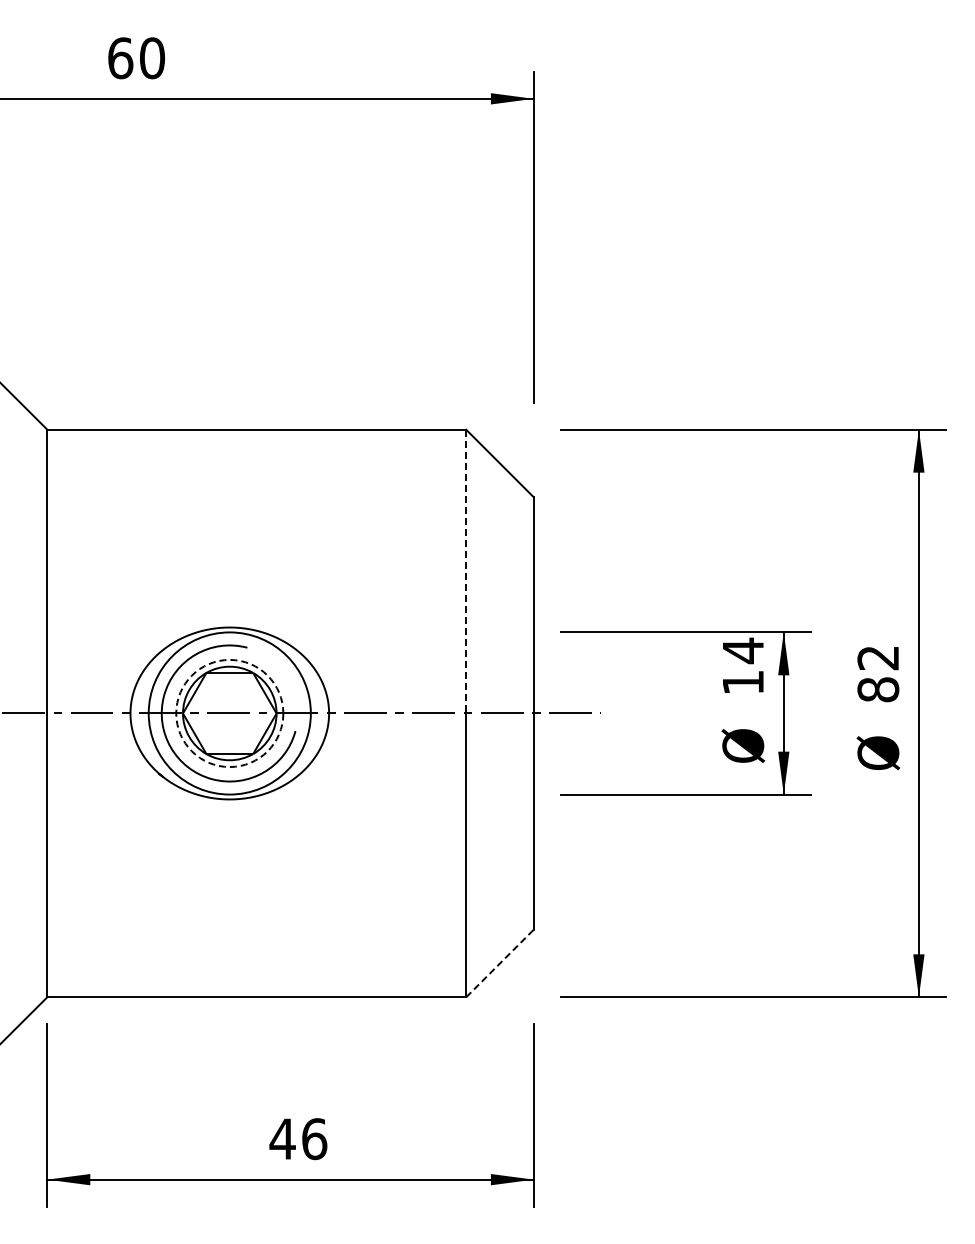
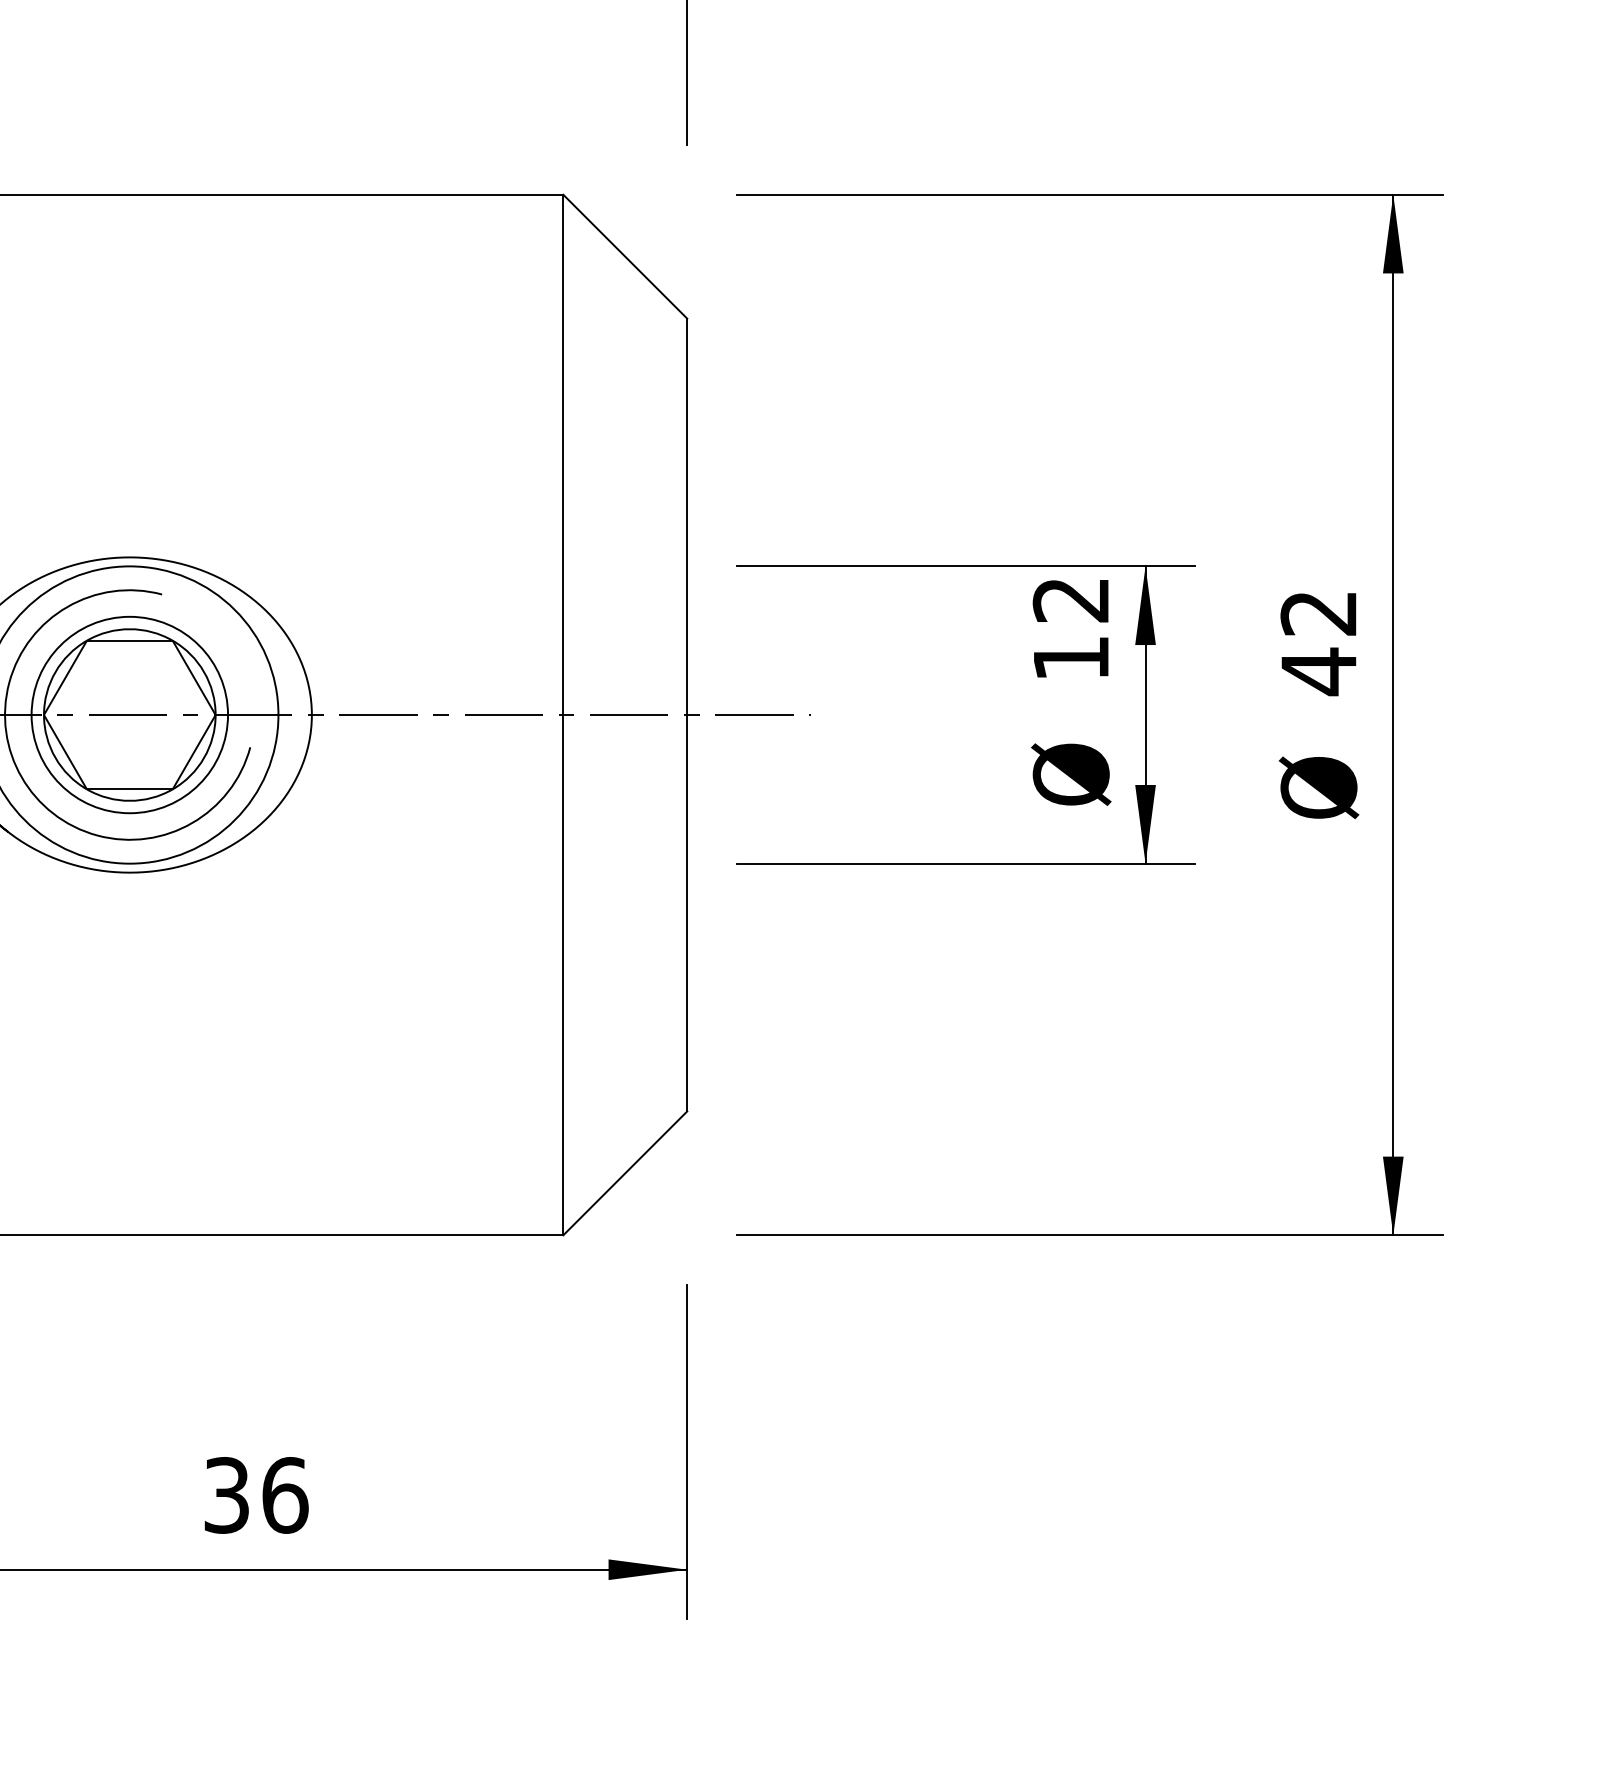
line: (466, 571) -> (563, 454), dashed -> solid
text: (742, 650) -> (1069, 599), 14 -> 12
text: (878, 689) -> (1319, 671), 82 -> 42
circle: (229, 713) -> (129, 715), dashed -> solid
line: (500, 963) -> (626, 1173), dashed -> solid
text: (282, 1139) -> (226, 1496), 46 -> 36

